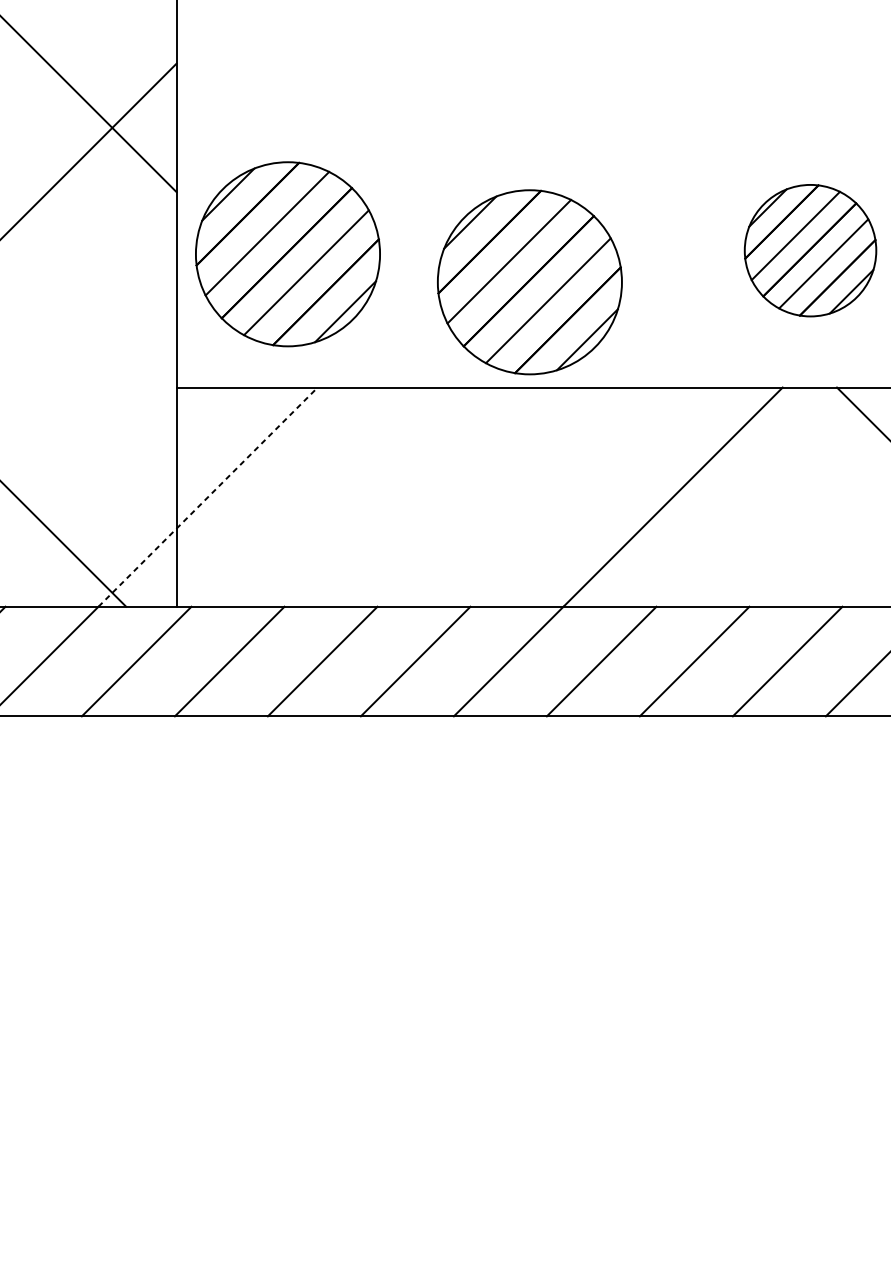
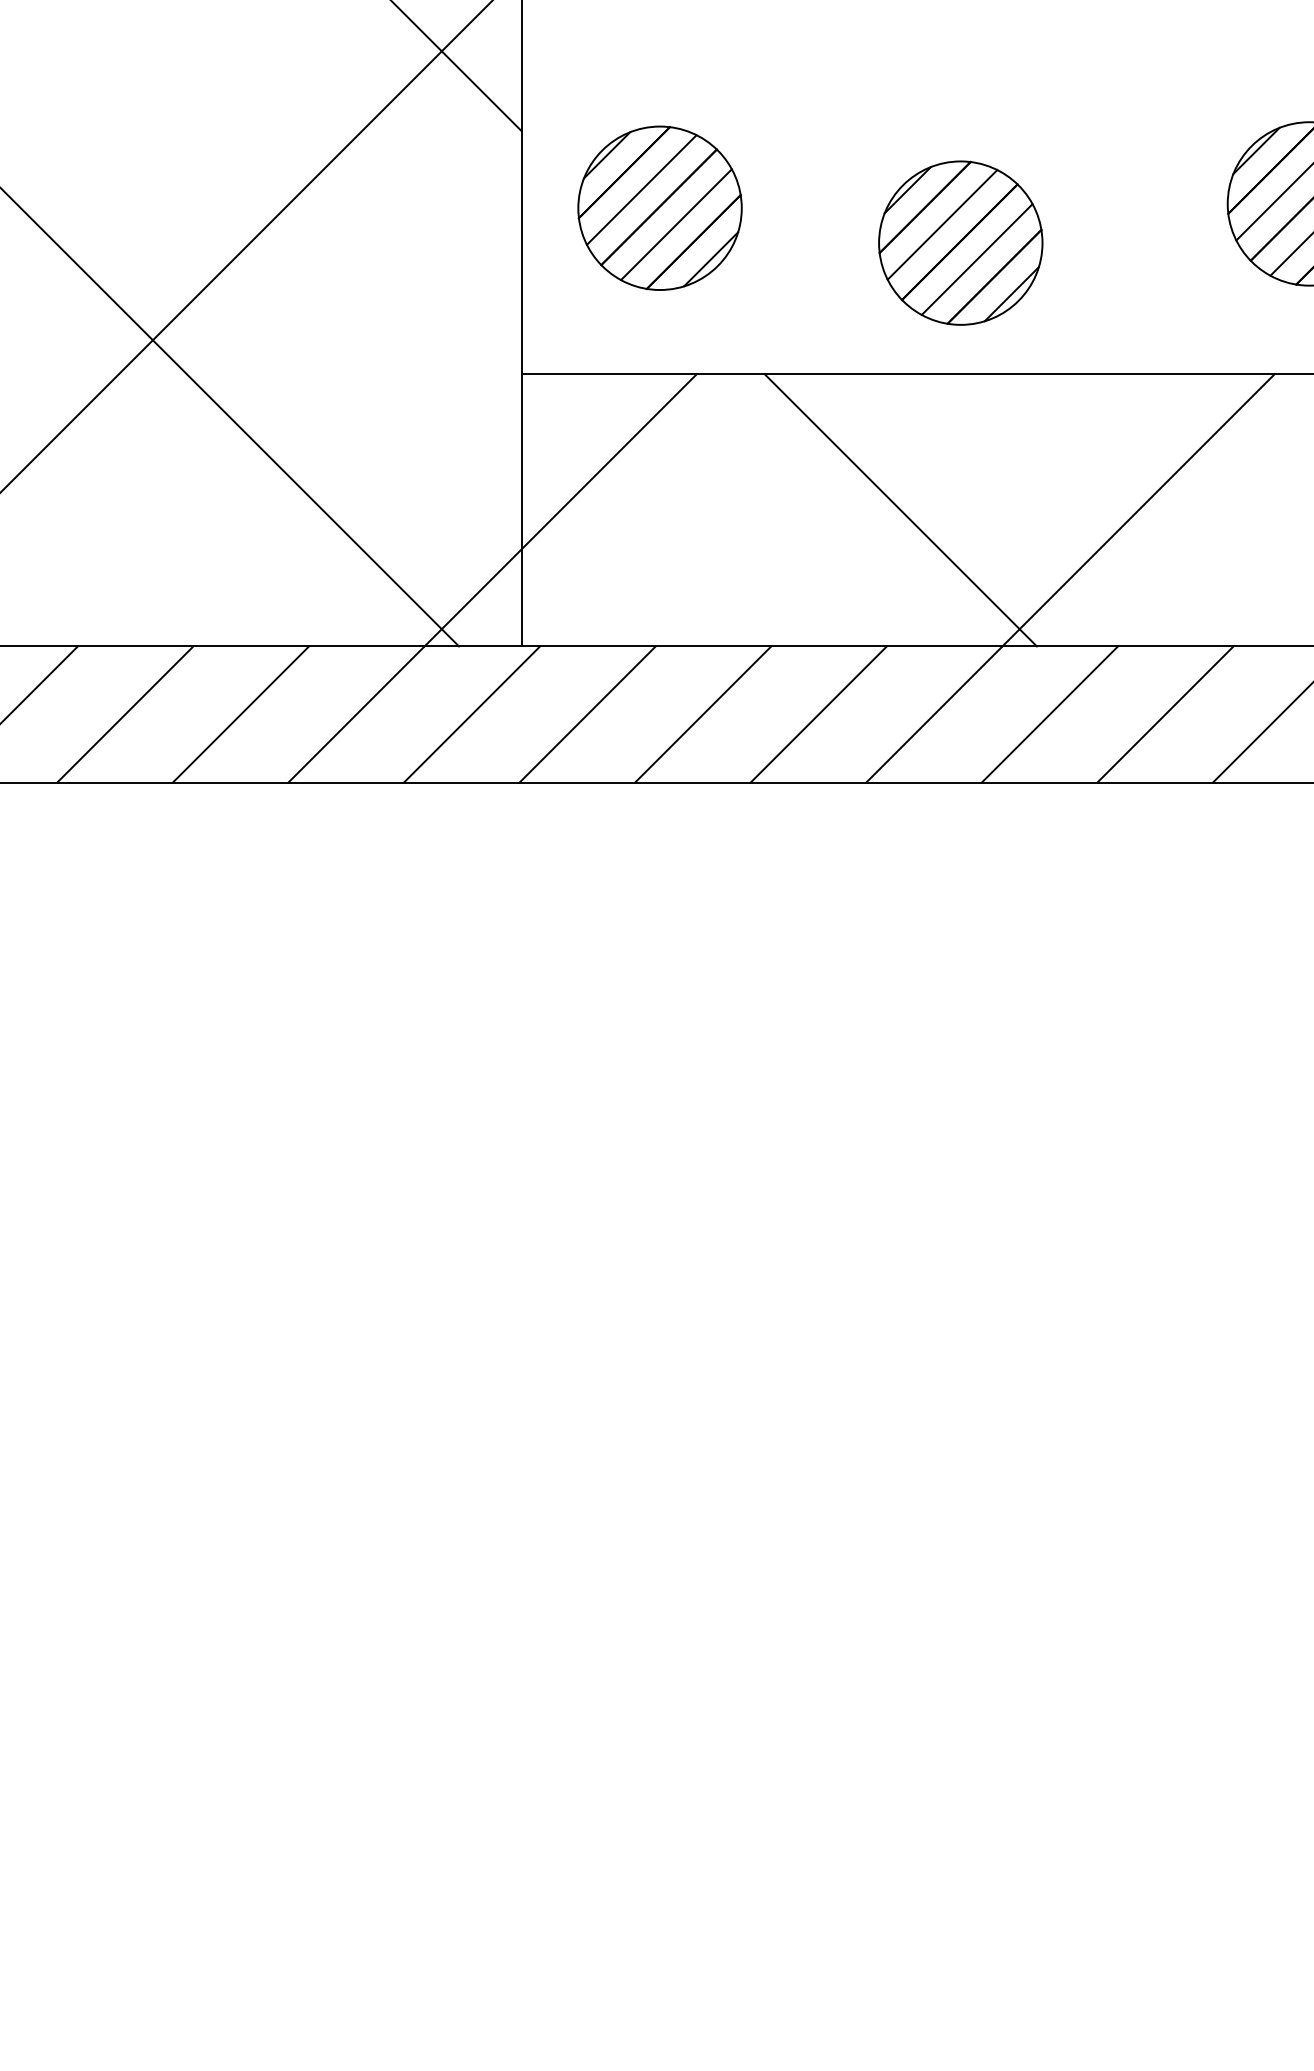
part: (287, 253) -> (659, 207), size x0.71
part: (529, 281) -> (960, 242), size x0.71
line: (207, 497) -> (560, 510), dashed -> solid
line: (481, 497) -> (900, 510), added

